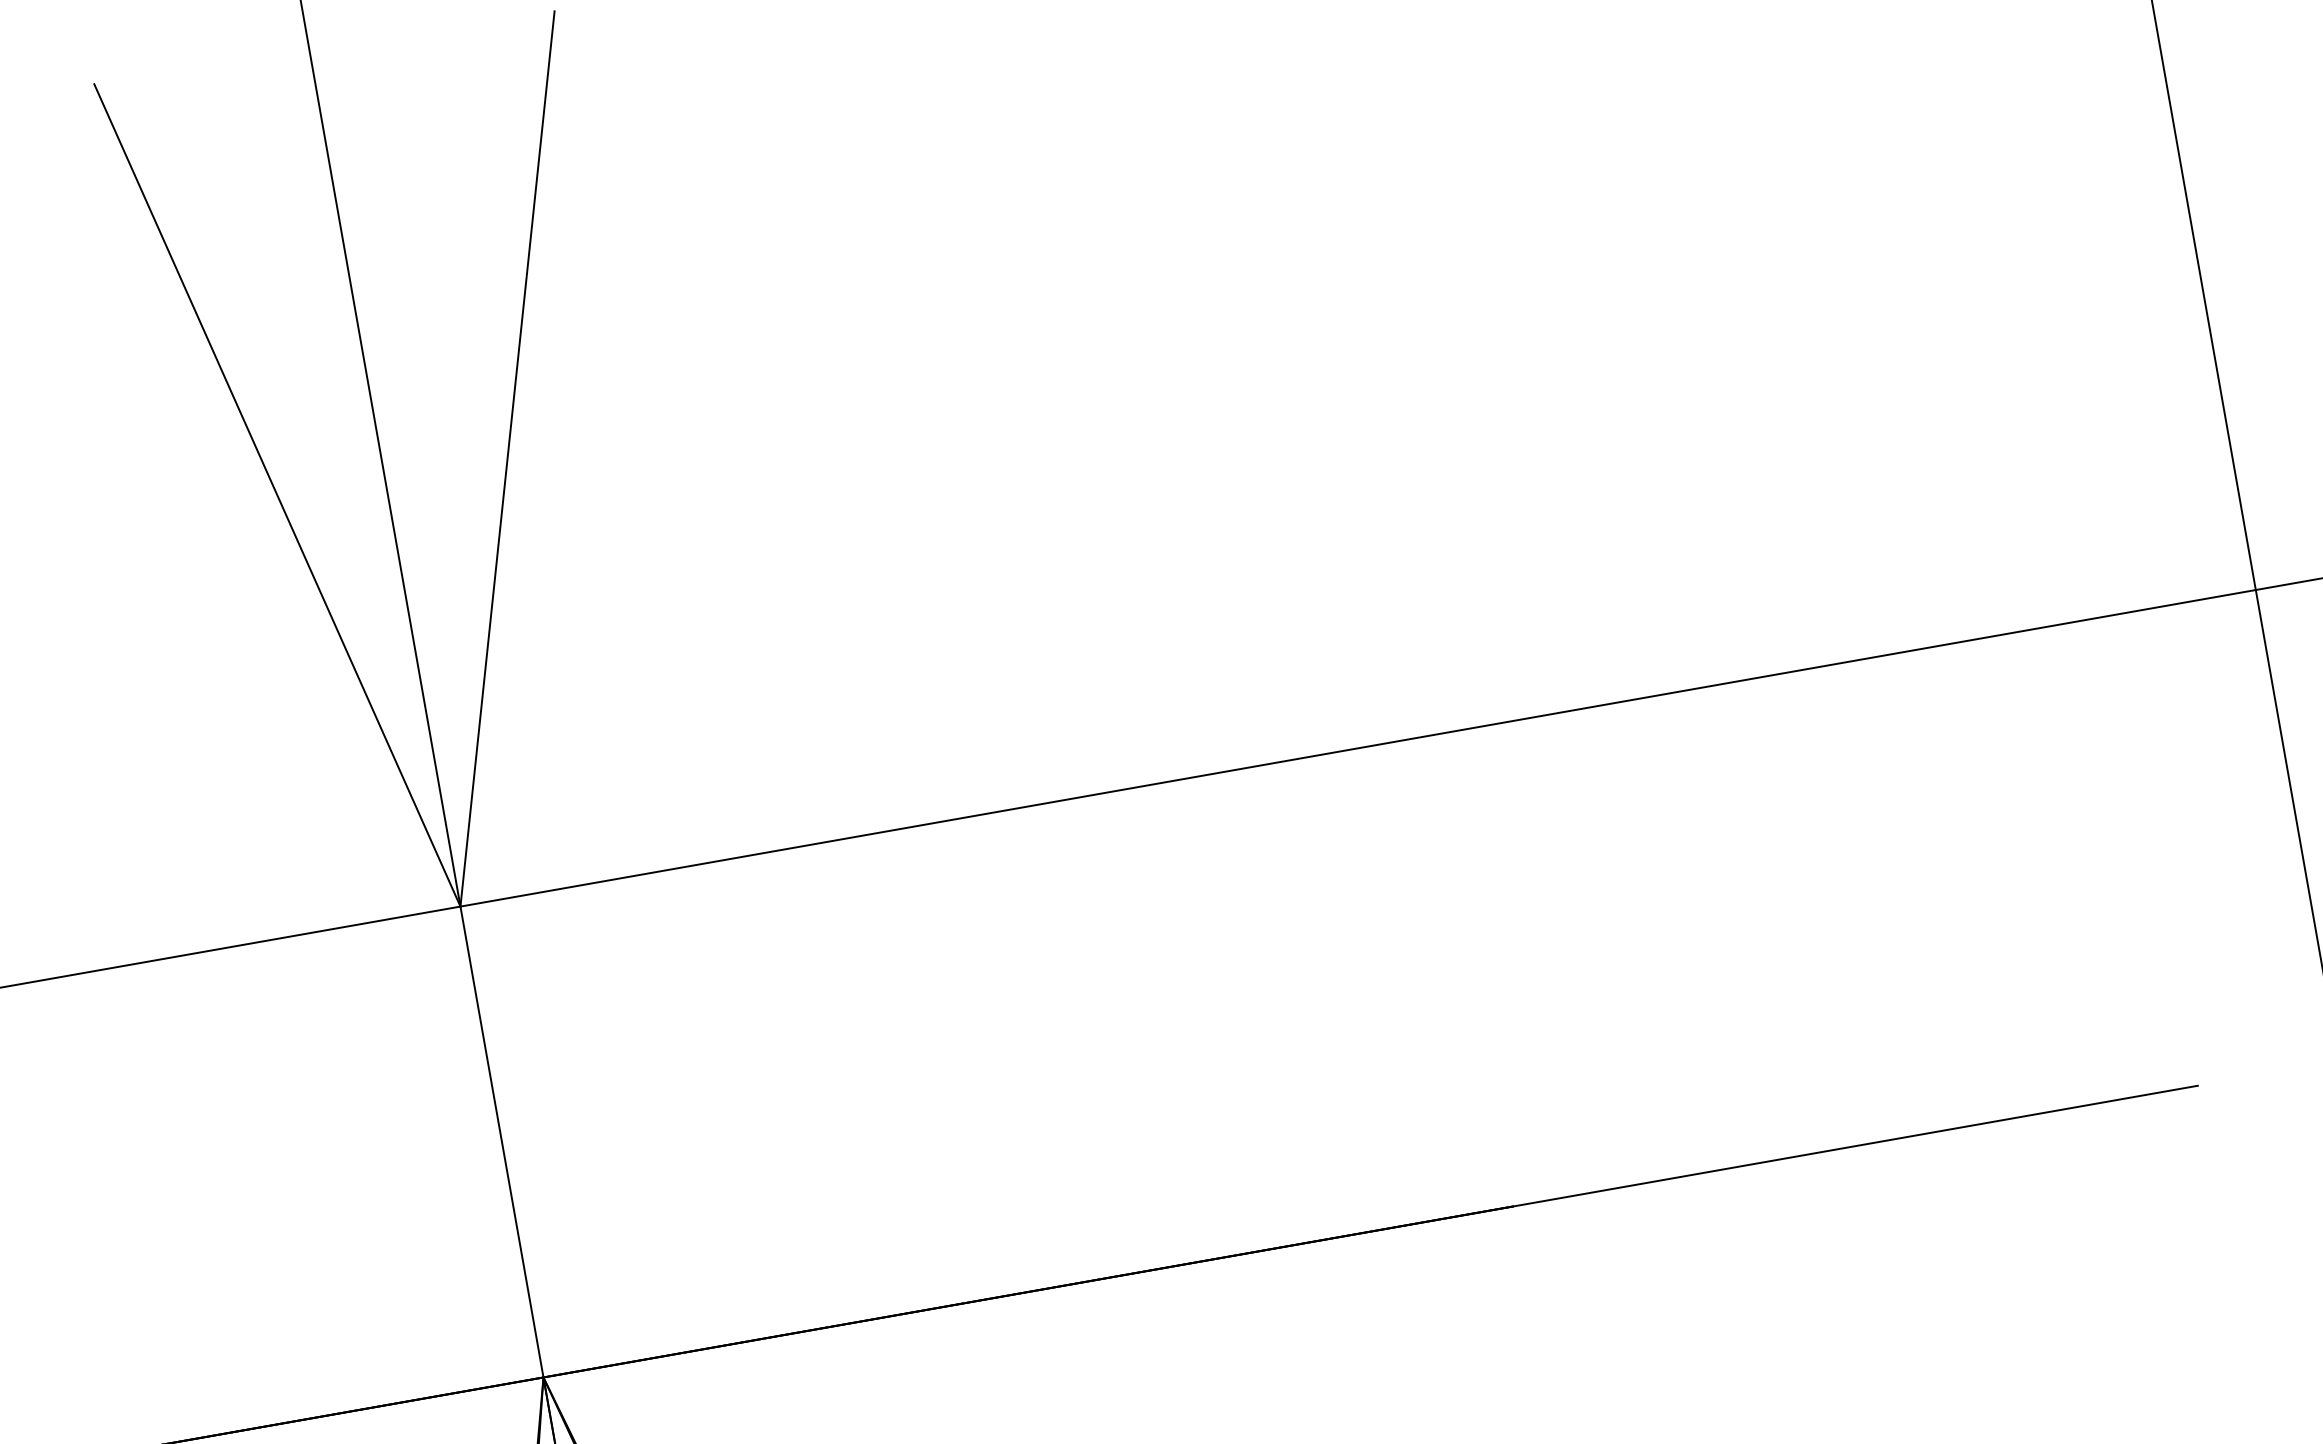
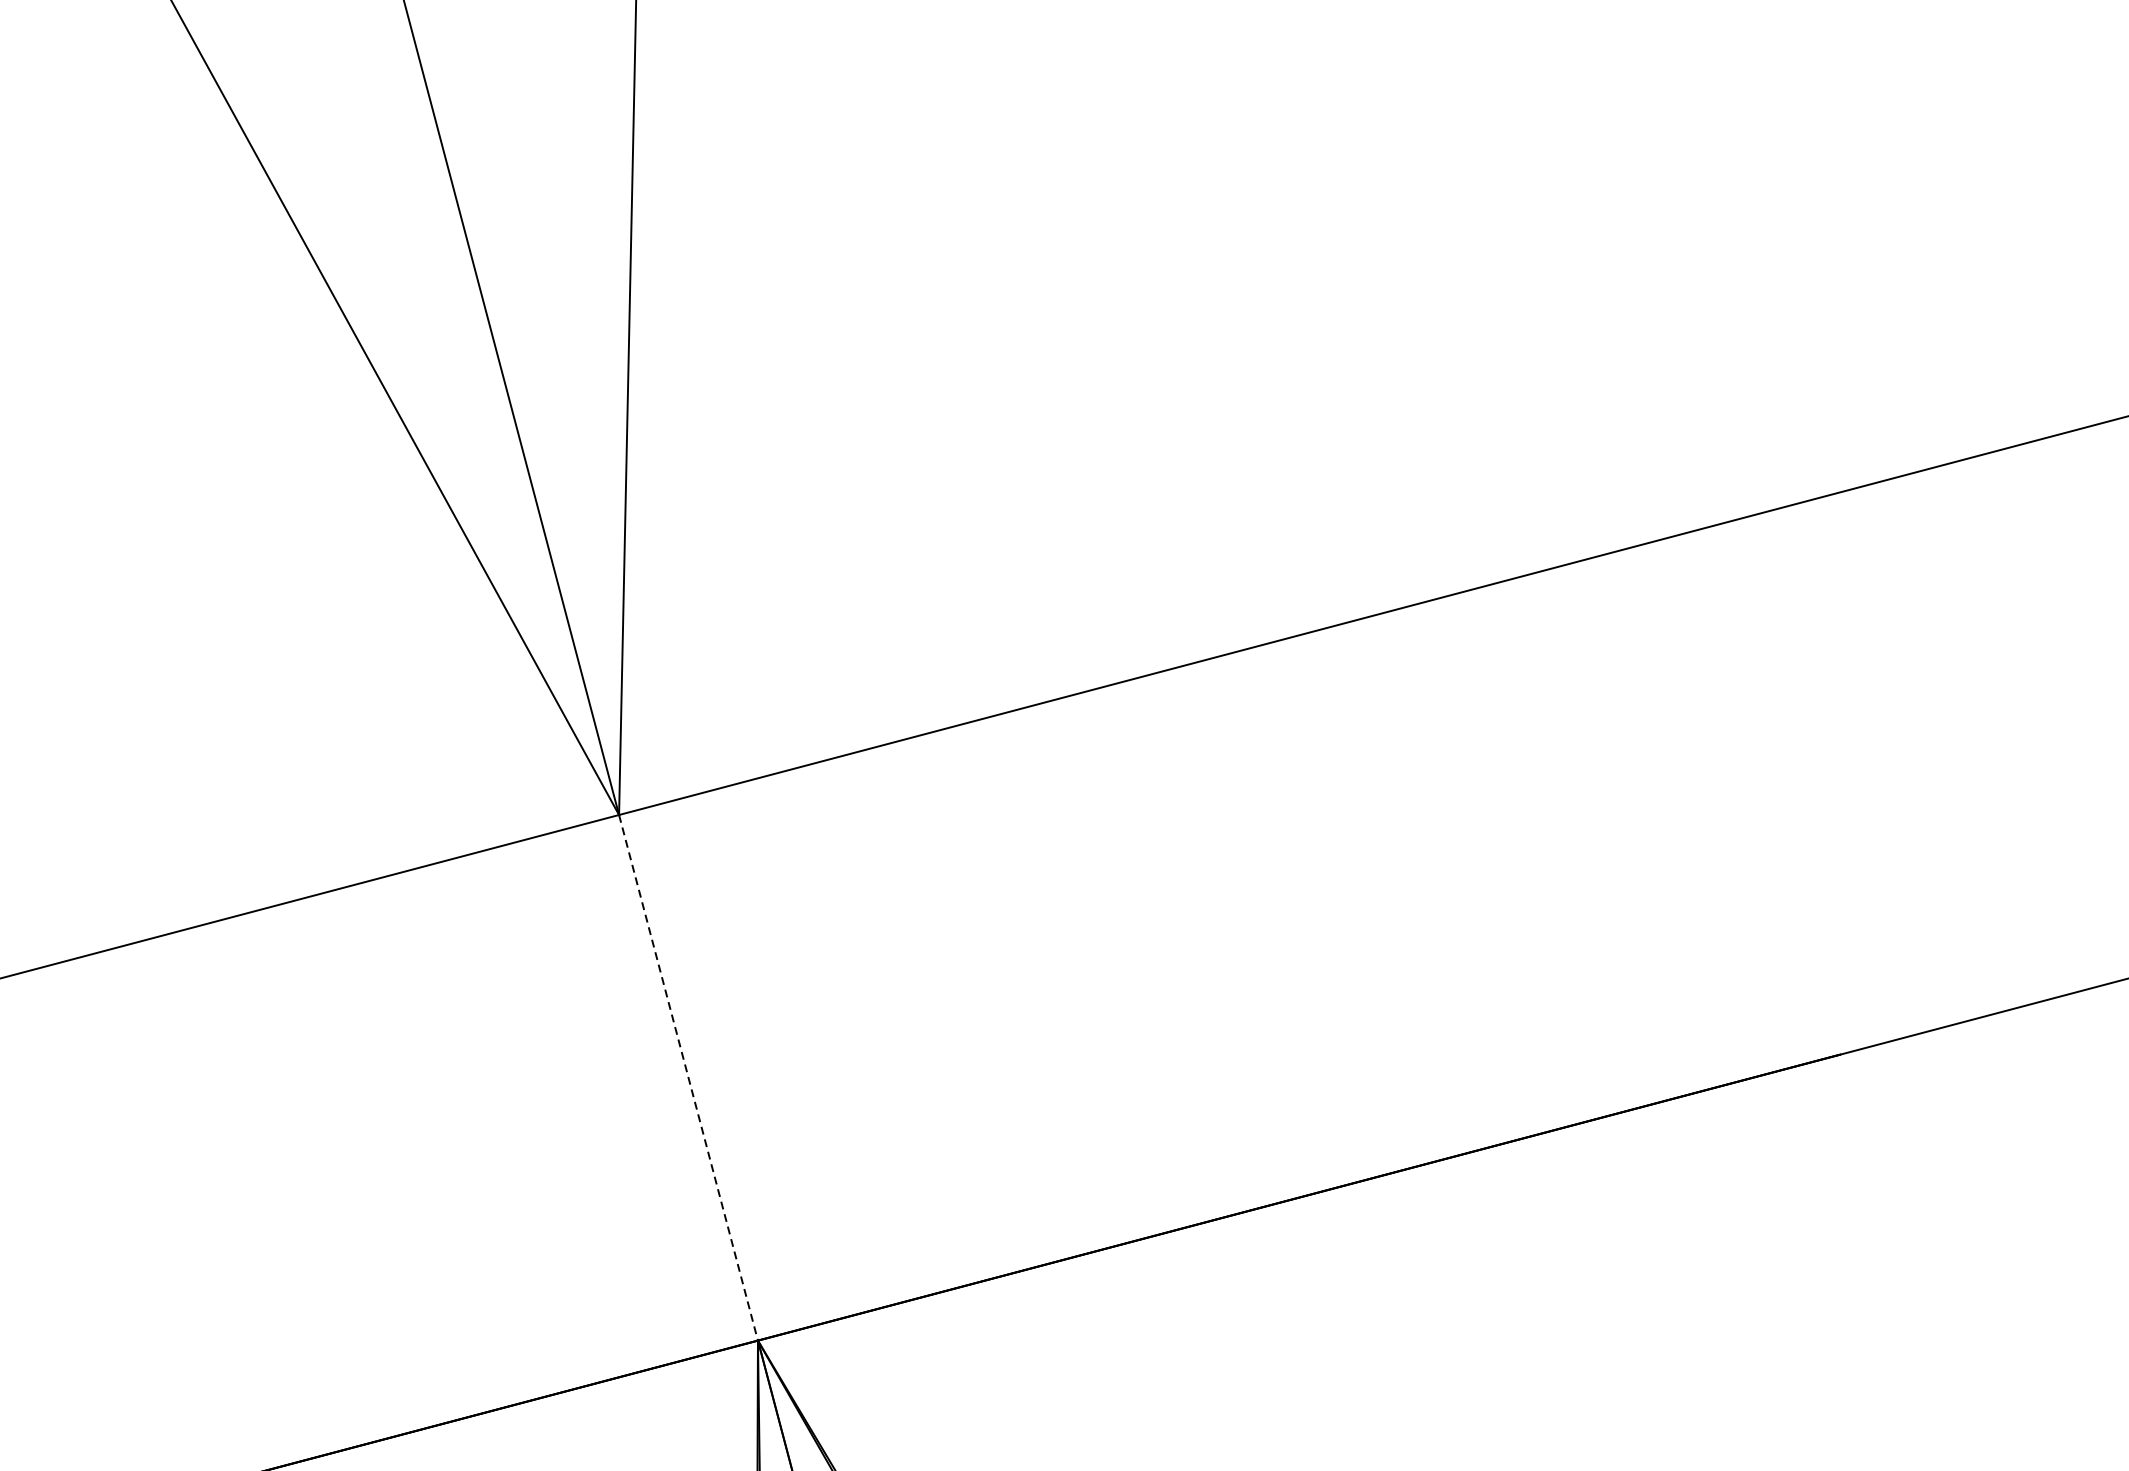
line: (502, 1142) -> (689, 1078), solid -> dashed

